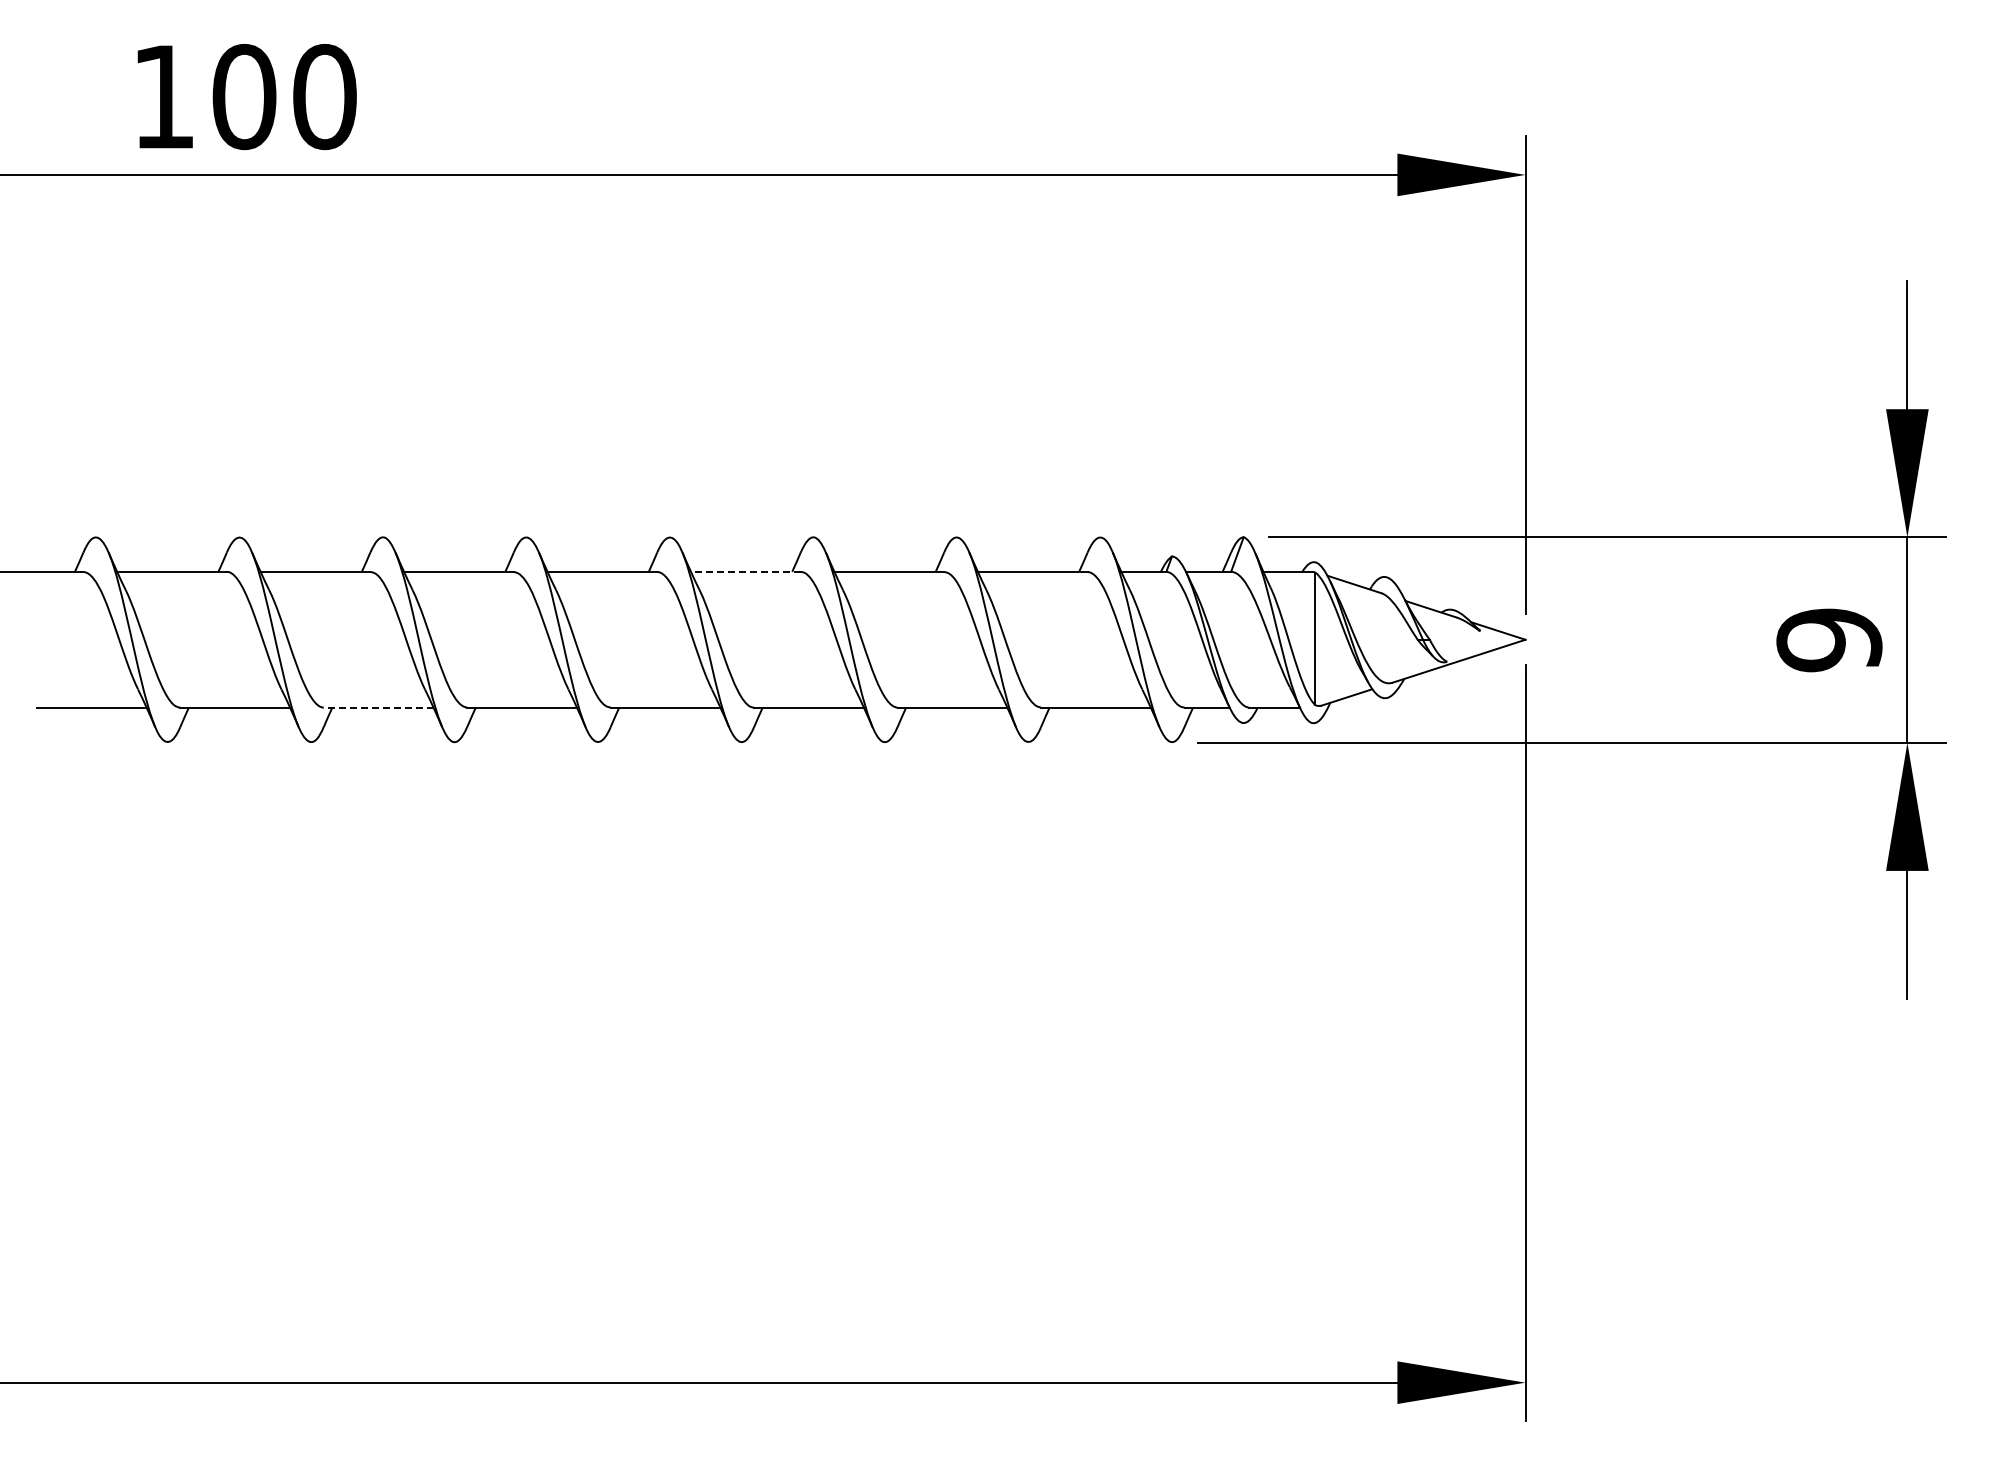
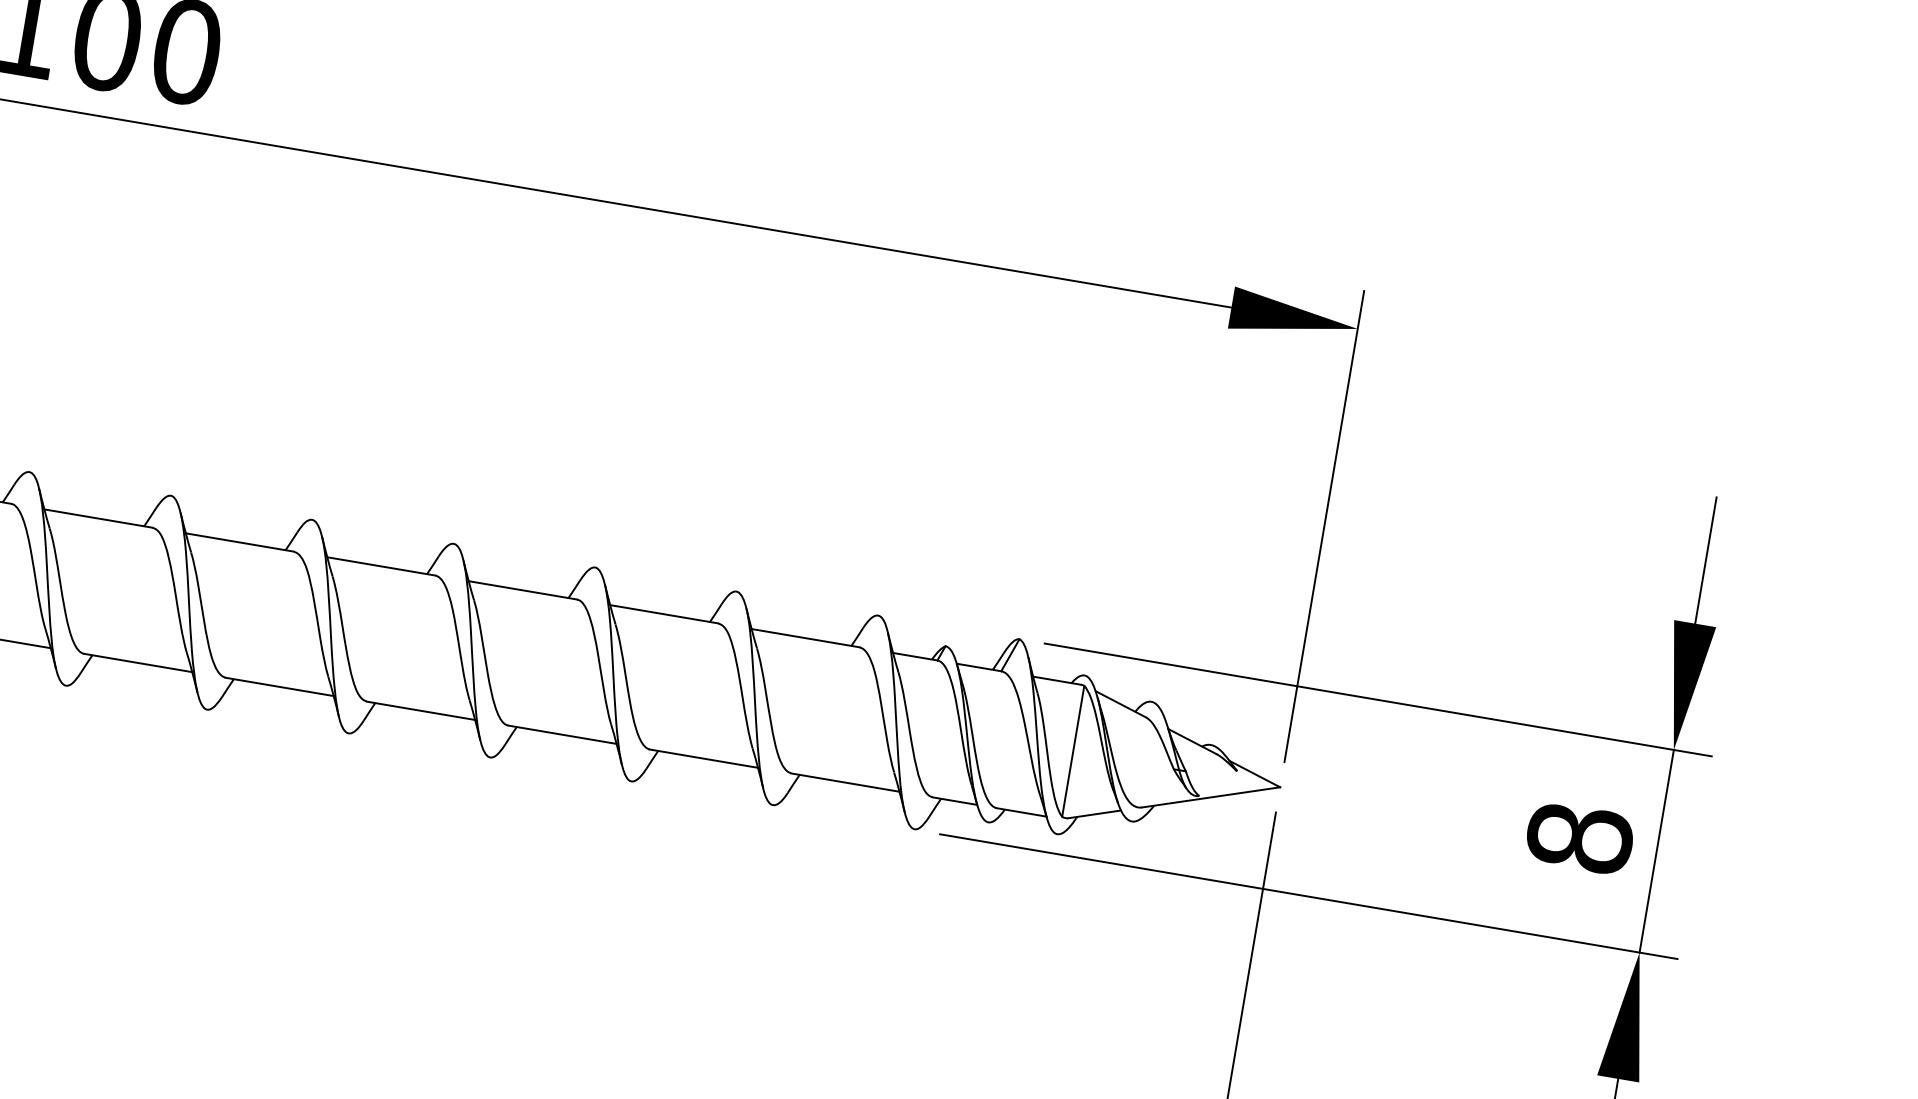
line: (745, 571) -> (522, 589), dashed -> solid
text: (1829, 640) -> (1579, 838), 9 -> 8
line: (378, 707) -> (137, 662), dashed -> solid

